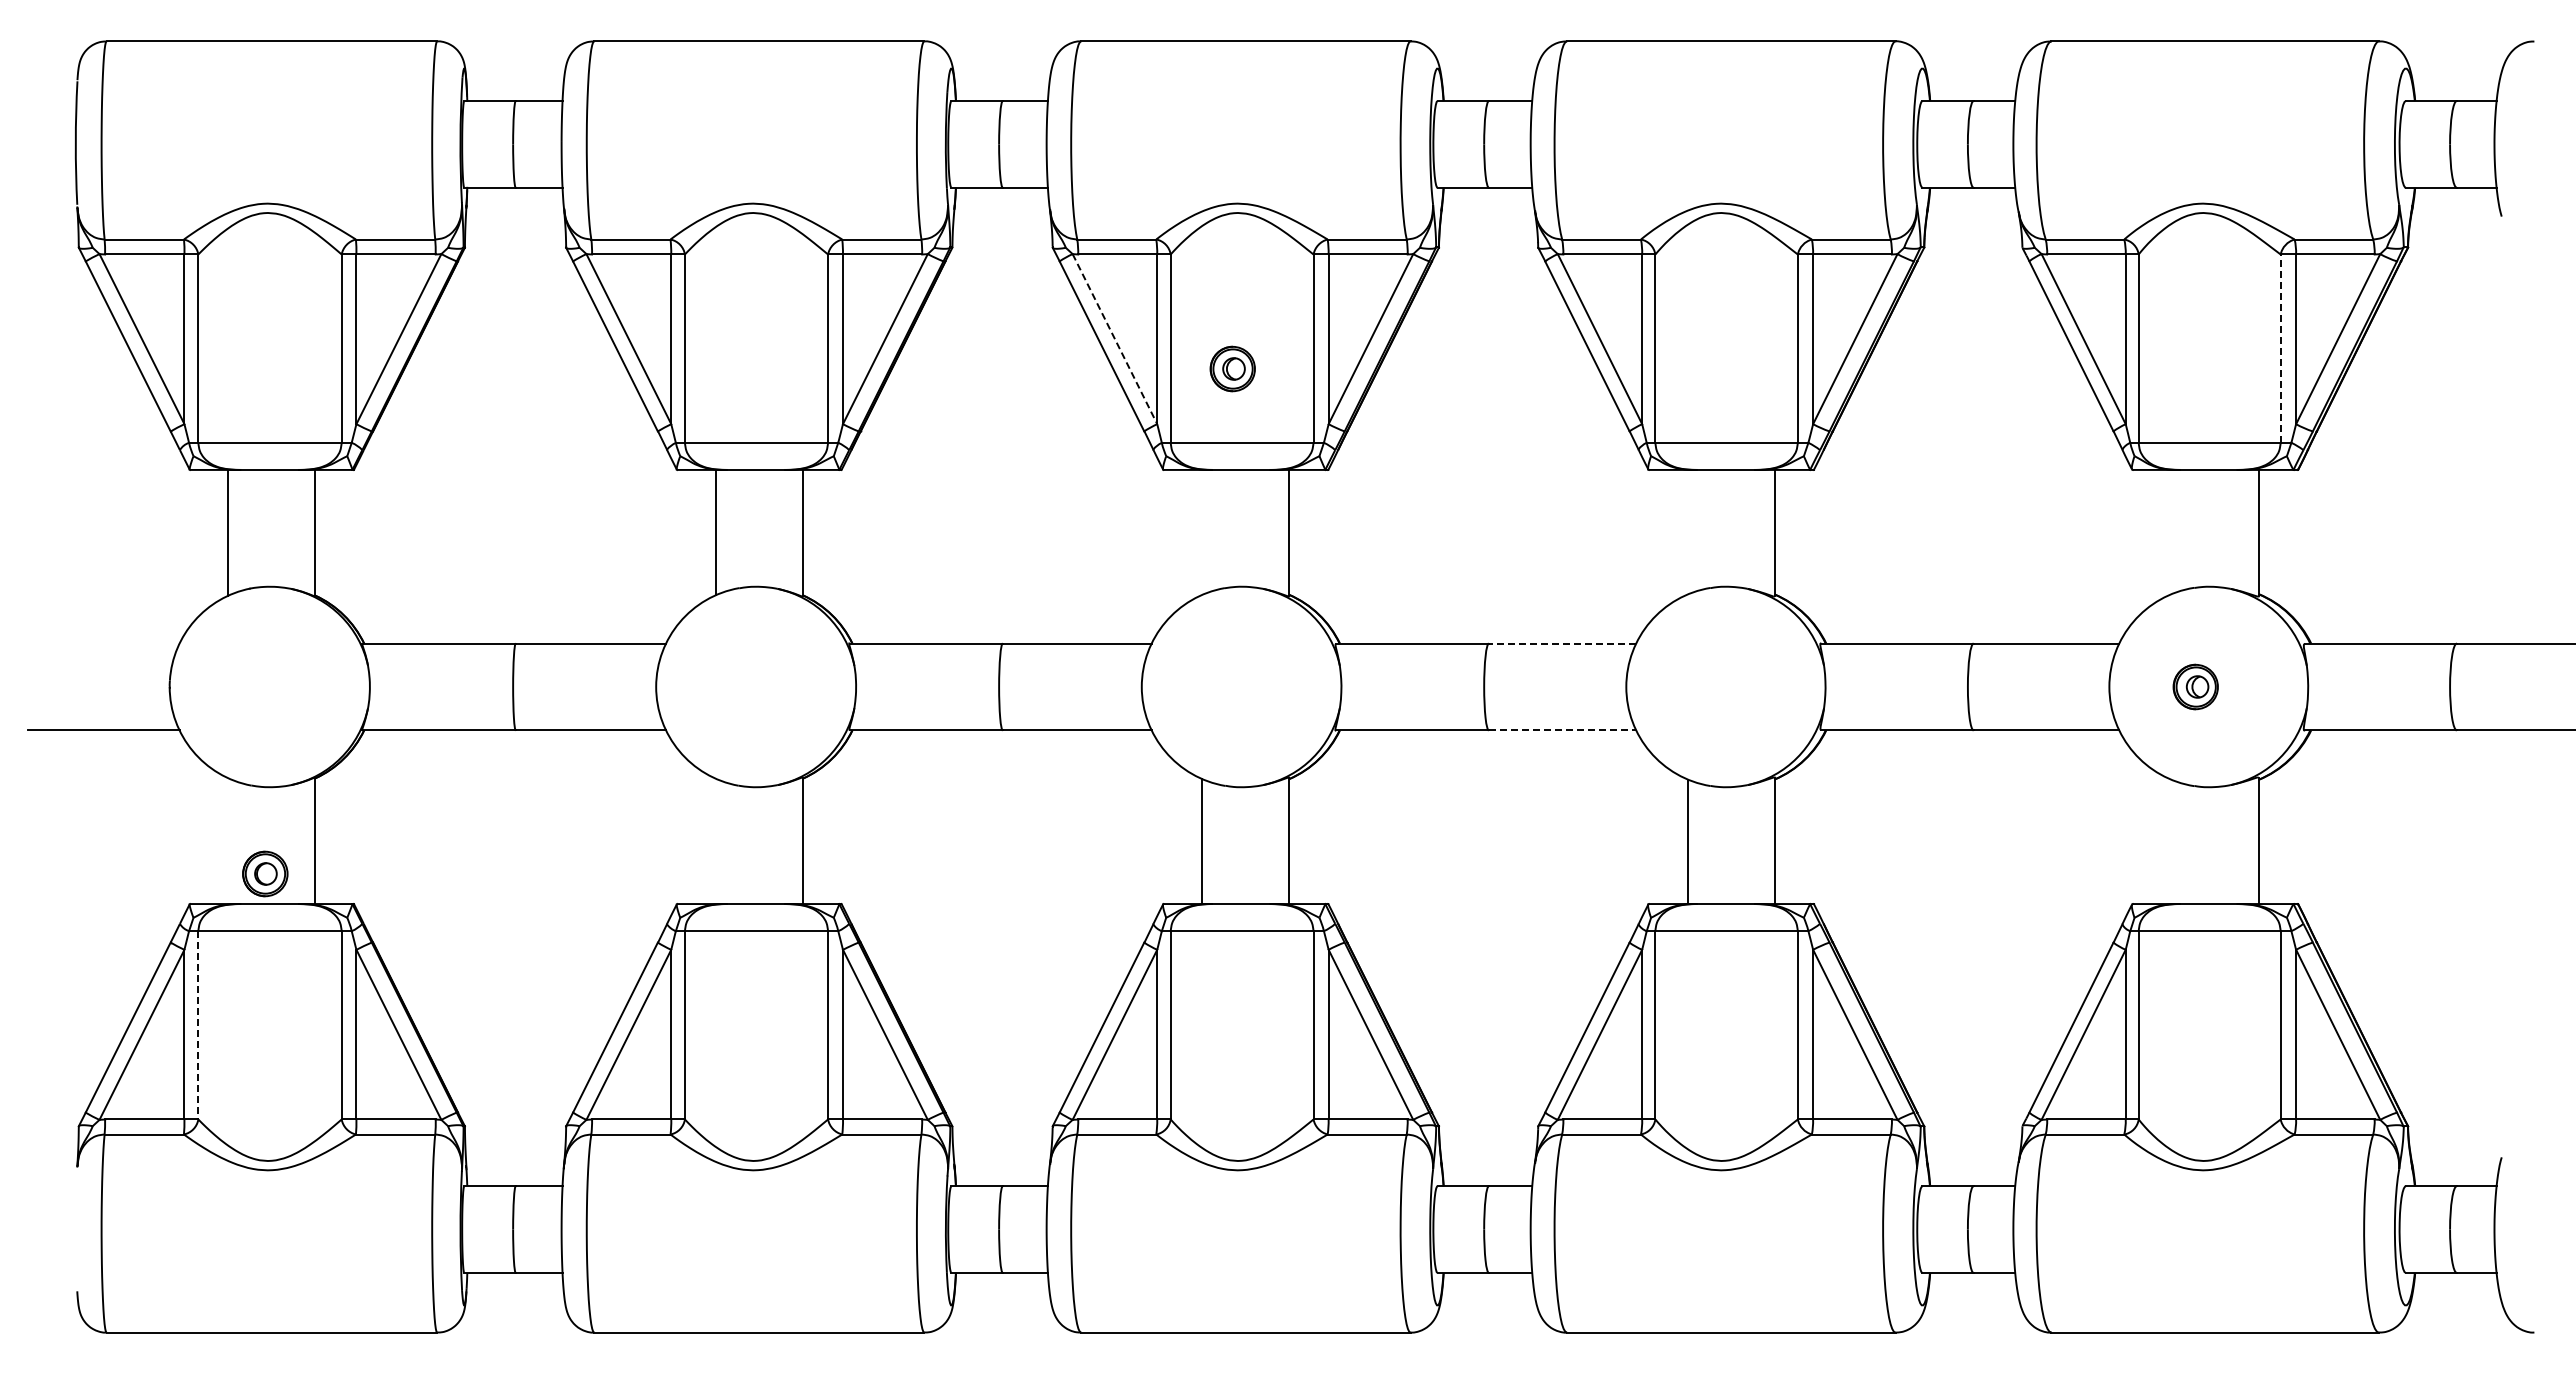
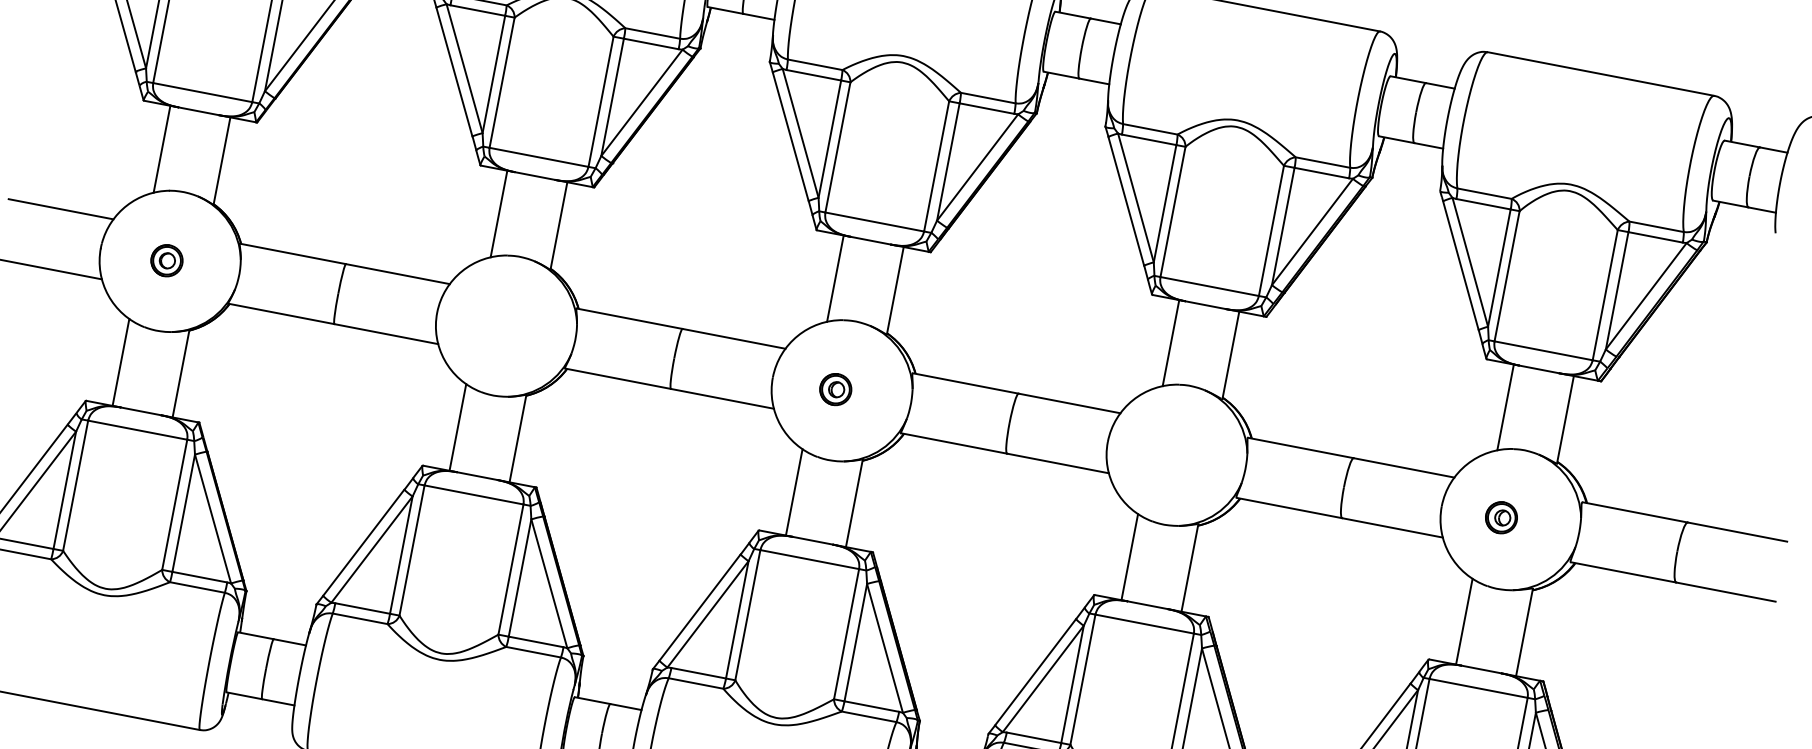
line: (1114, 339) -> (800, 133), dashed -> solid
line: (2280, 348) -> (1605, 295), dashed -> solid
part: (1232, 368) -> (835, 389), moved
line: (1202, 531) -> (835, 278), added
line: (1687, 531) -> (1170, 342), added
line: (2171, 531) -> (1505, 407), added
line: (103, 643) -> (60, 209), added
line: (1562, 643) -> (1069, 403), dashed -> solid
line: (1562, 730) -> (1057, 463), dashed -> solid
line: (228, 841) -> (120, 362), added
line: (715, 841) -> (457, 427), added
line: (2171, 841) -> (1464, 621), added
part: (265, 873) -> (167, 260), moved
line: (198, 1025) -> (75, 485), dashed -> solid

